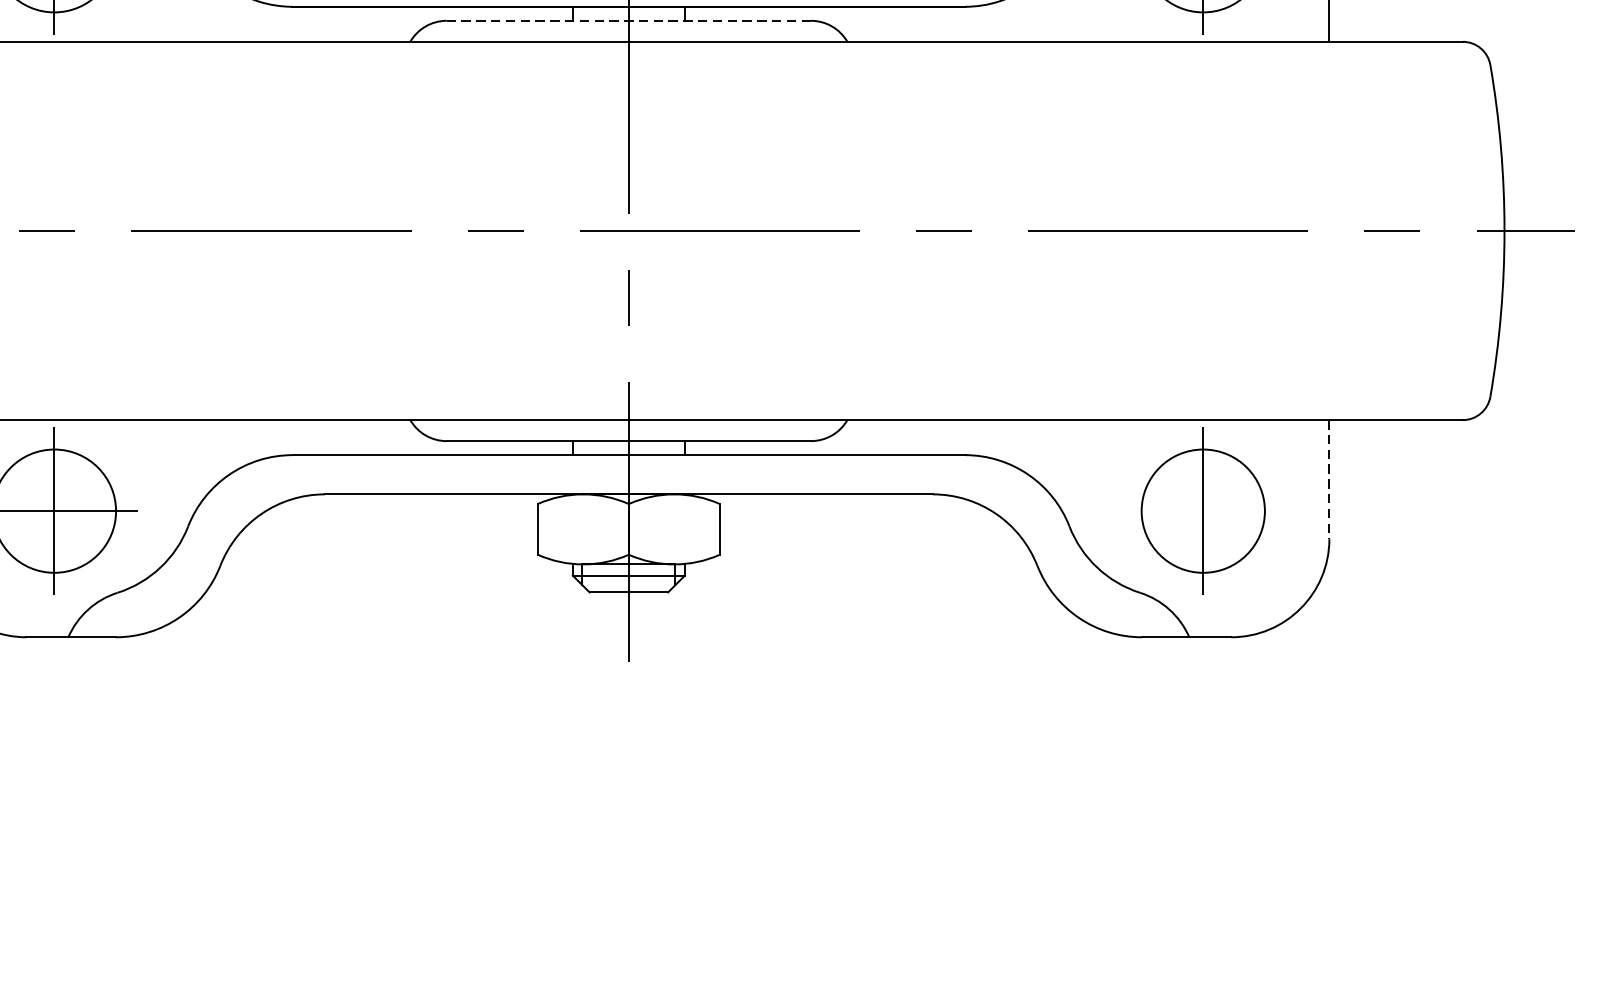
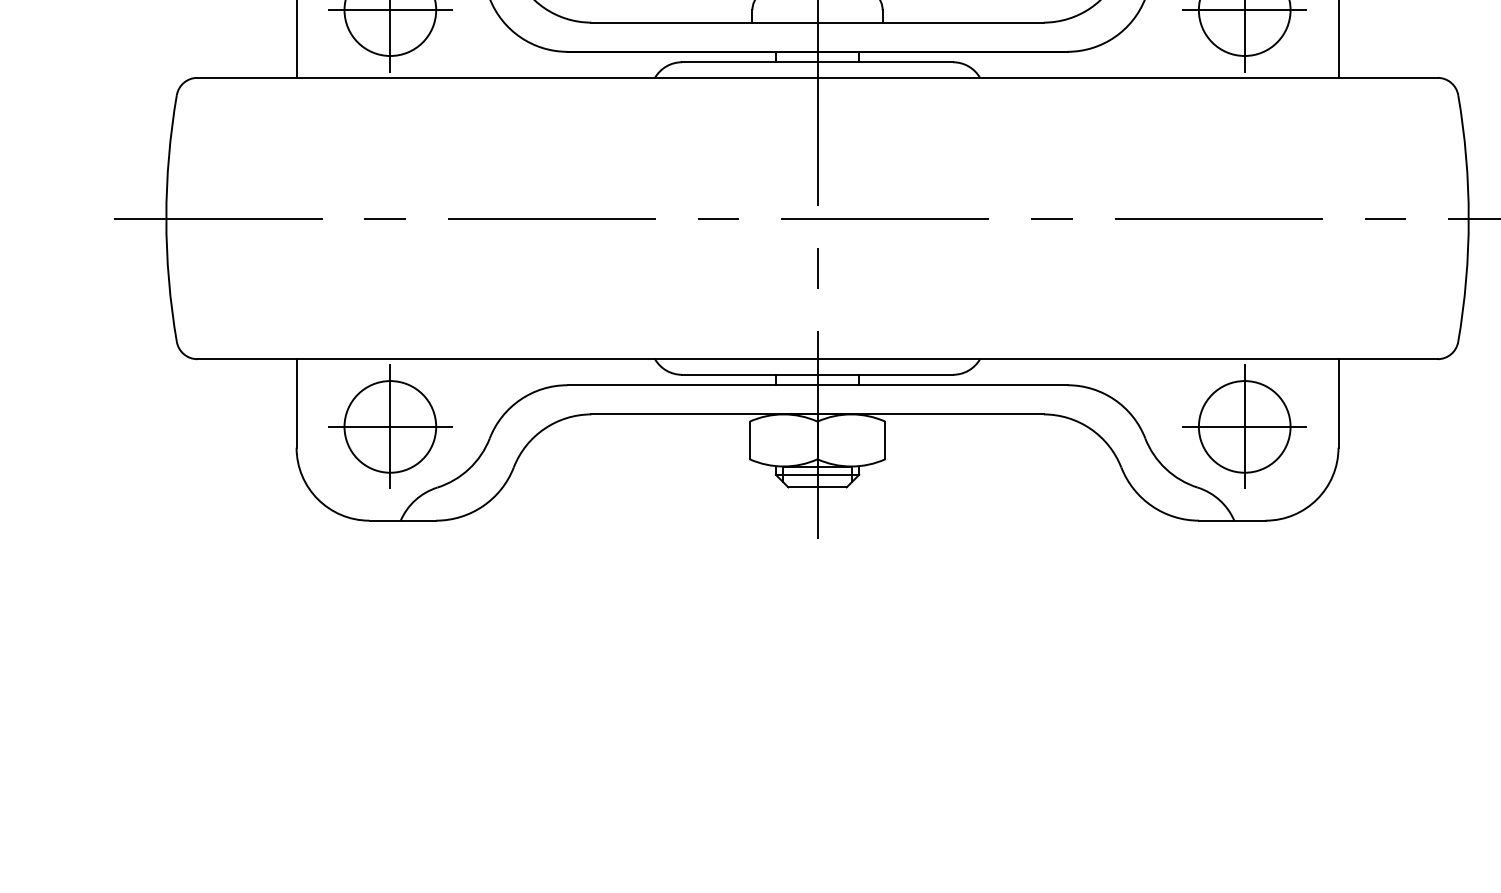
line: (628, 21) -> (817, 62), dashed -> solid
line: (1329, 479) -> (1338, 403), dashed -> solid
line: (1202, 510) -> (1244, 426), added

